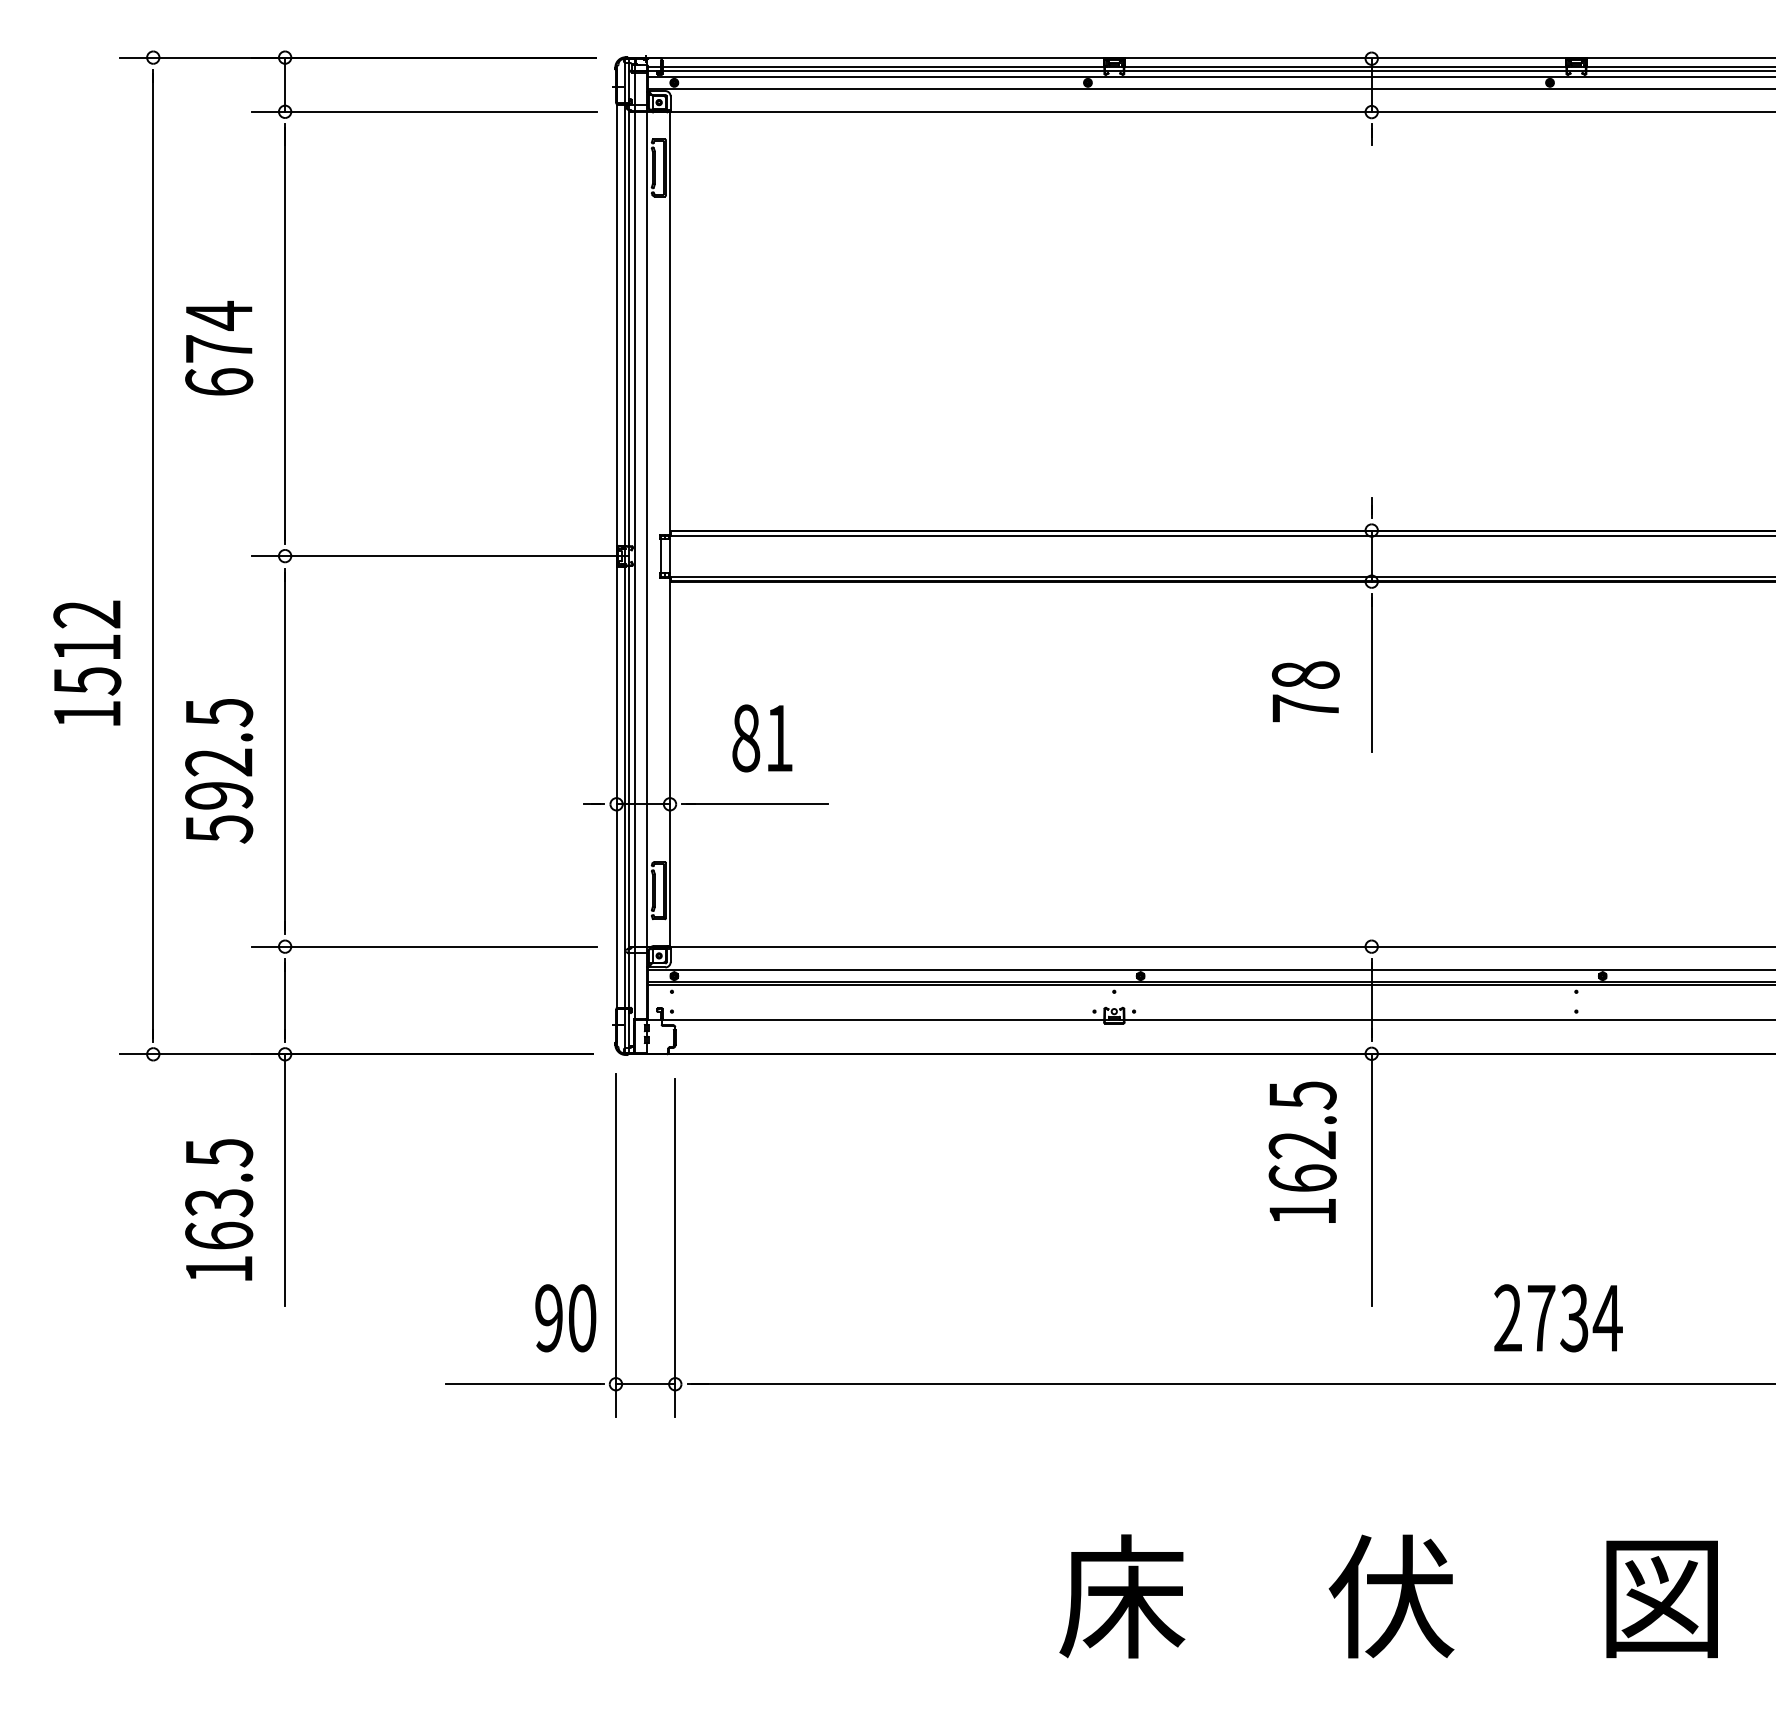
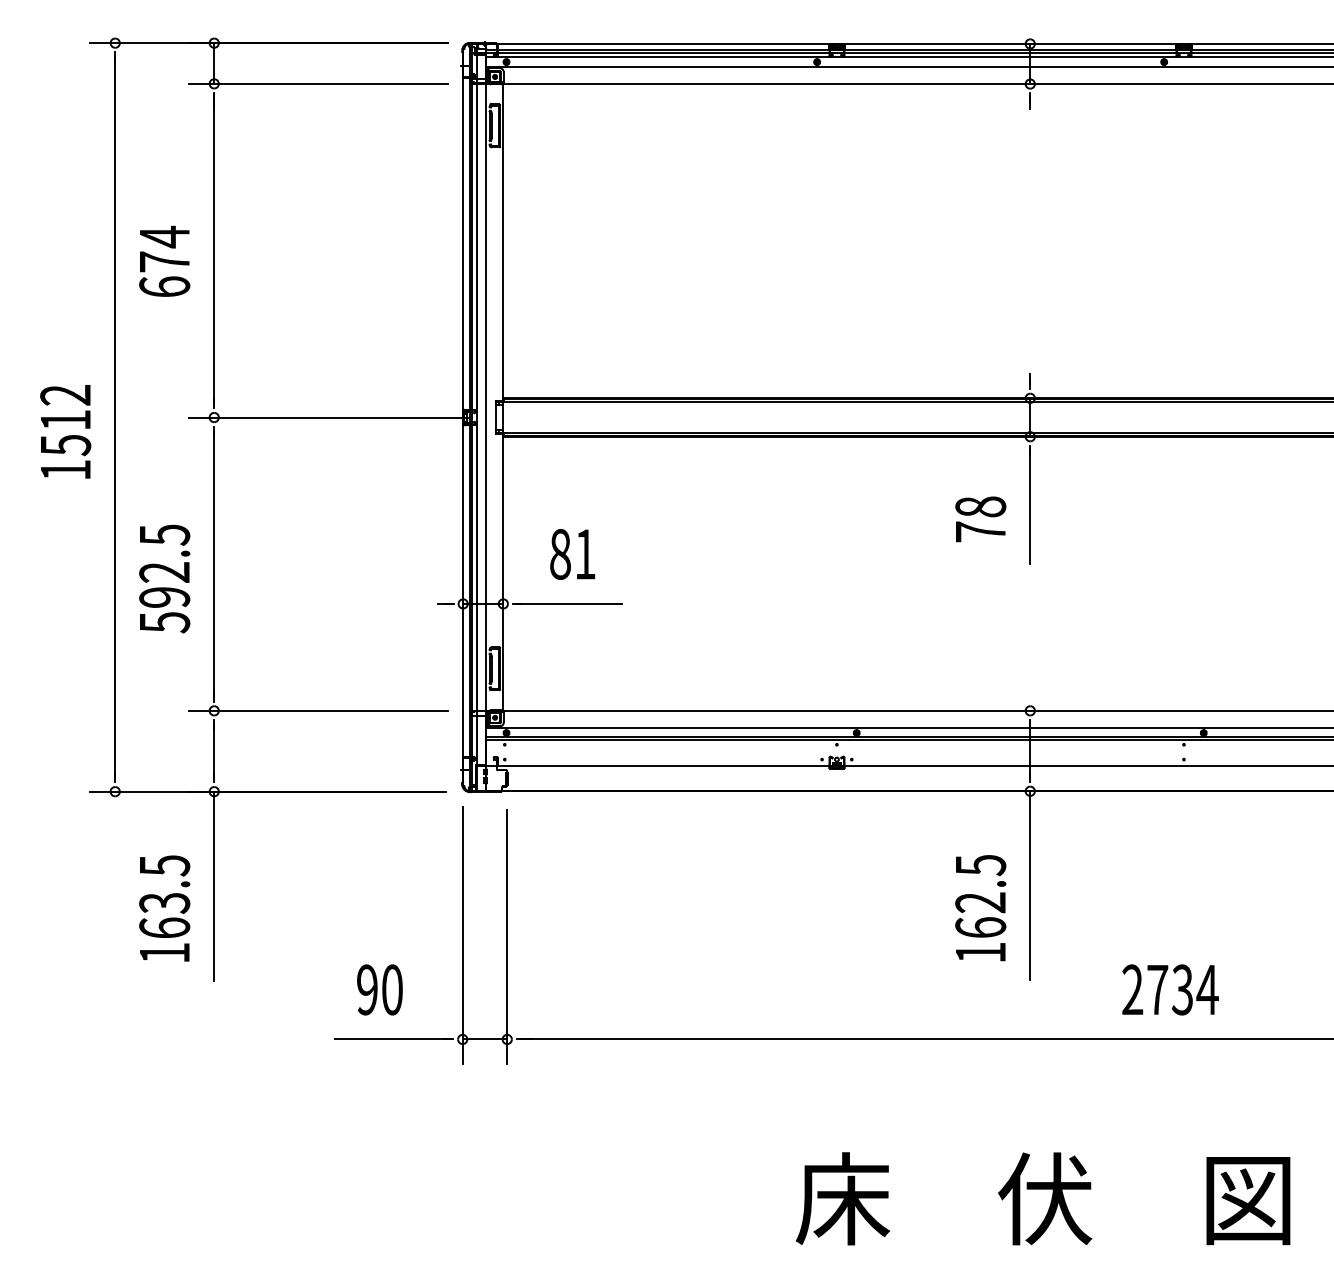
text: (87, 662) -> (65, 431), moved
text: (1302, 1151) -> (980, 907), moved
text: (565, 1318) -> (379, 990), moved

